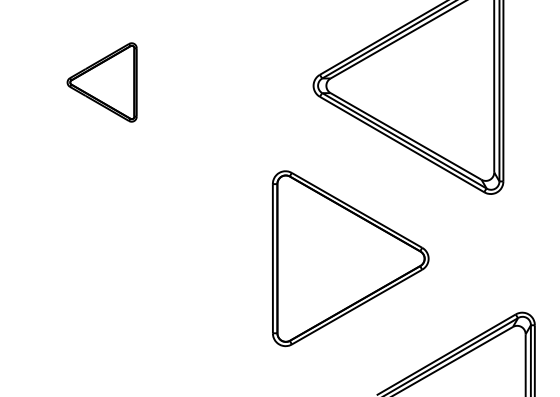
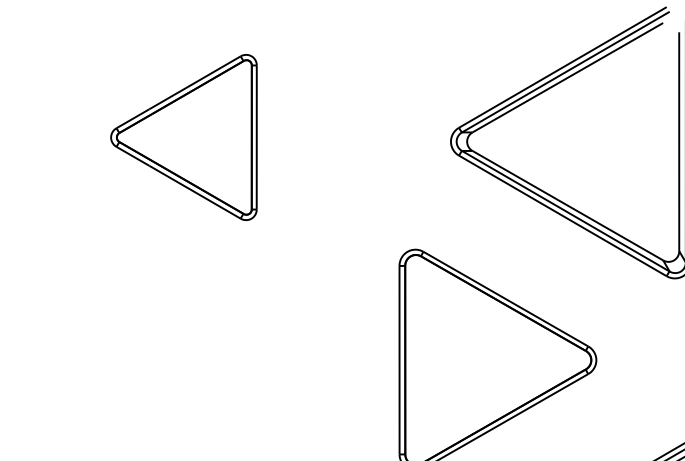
part: (101, 82) -> (182, 137), size x1.67

